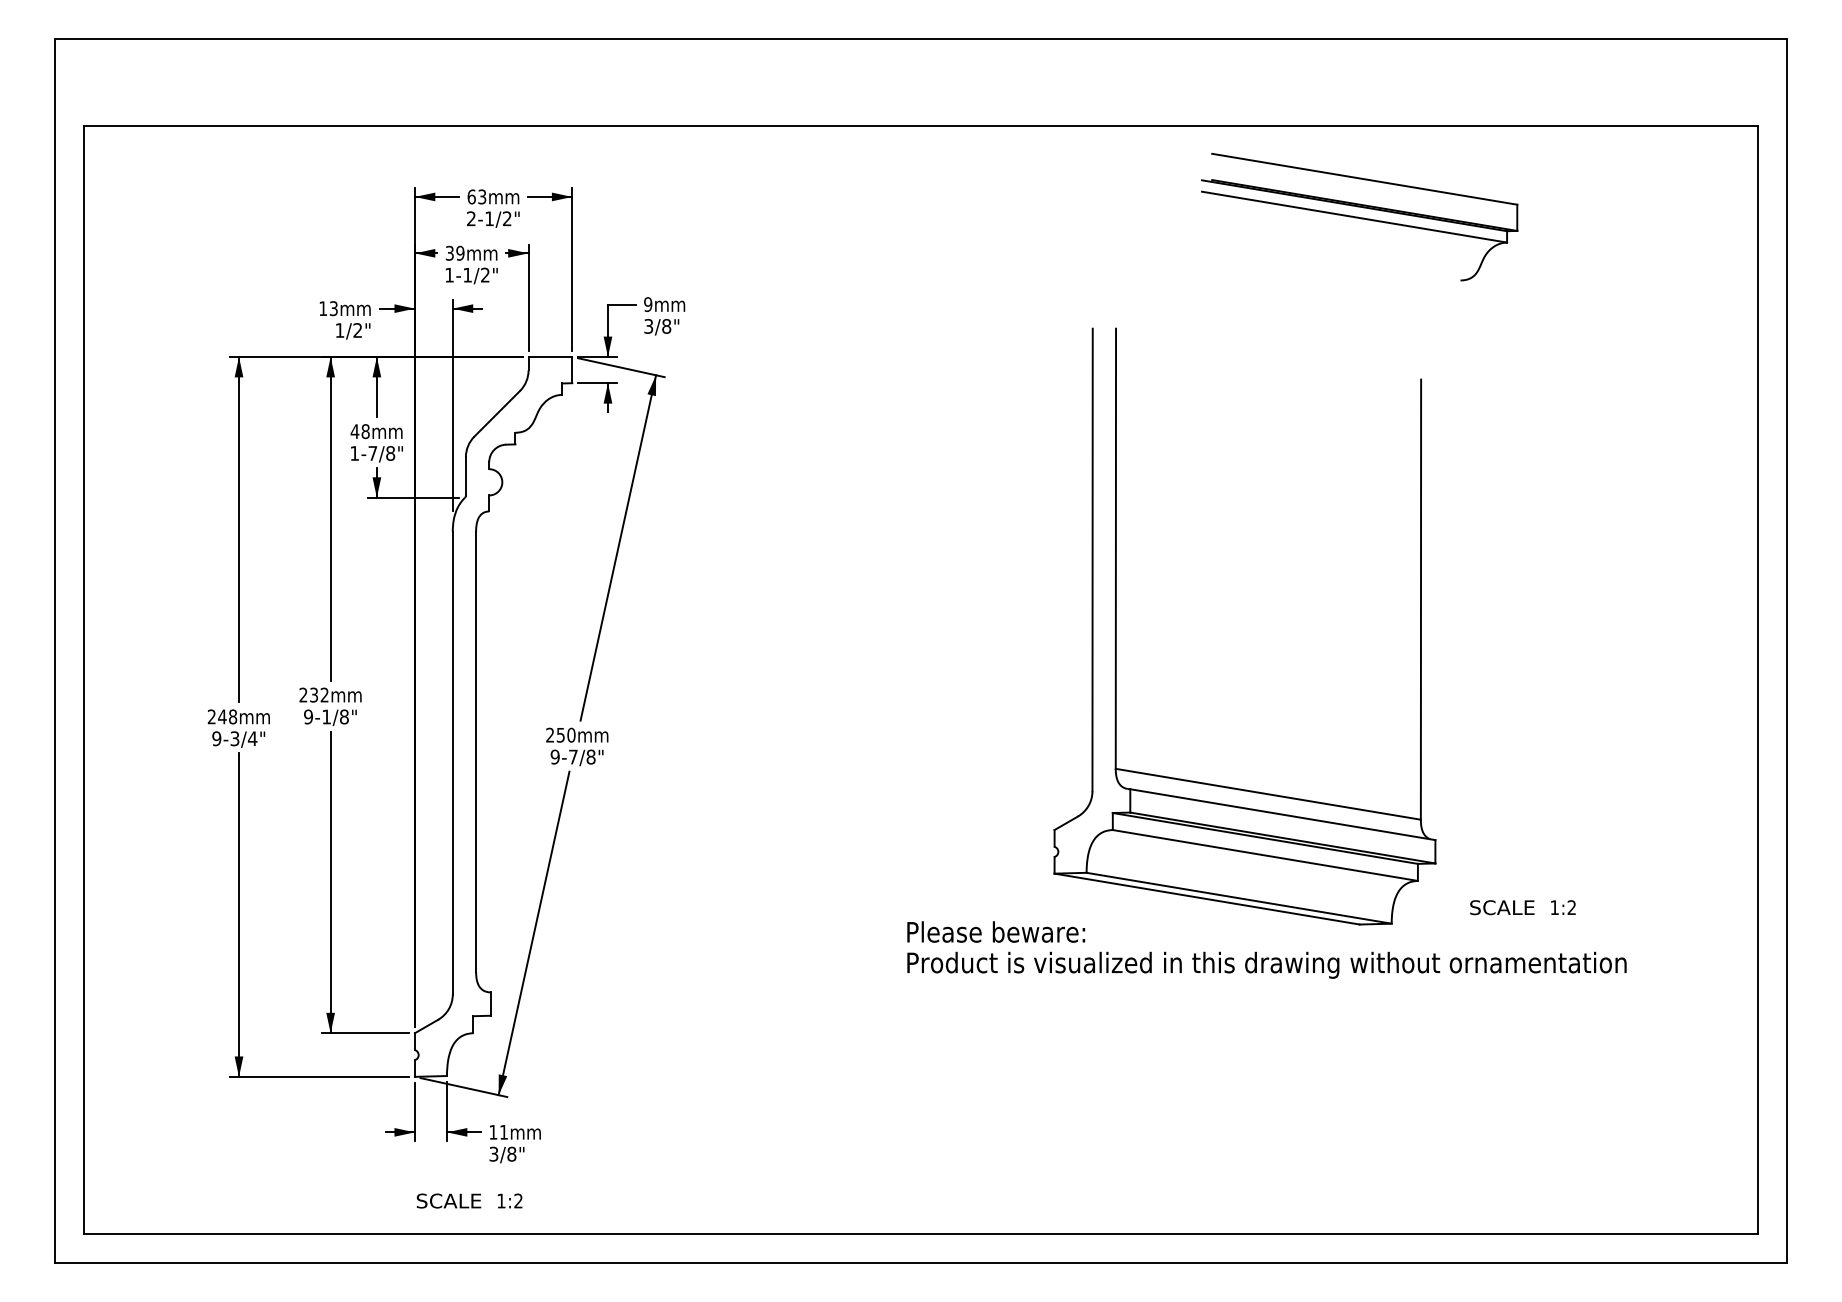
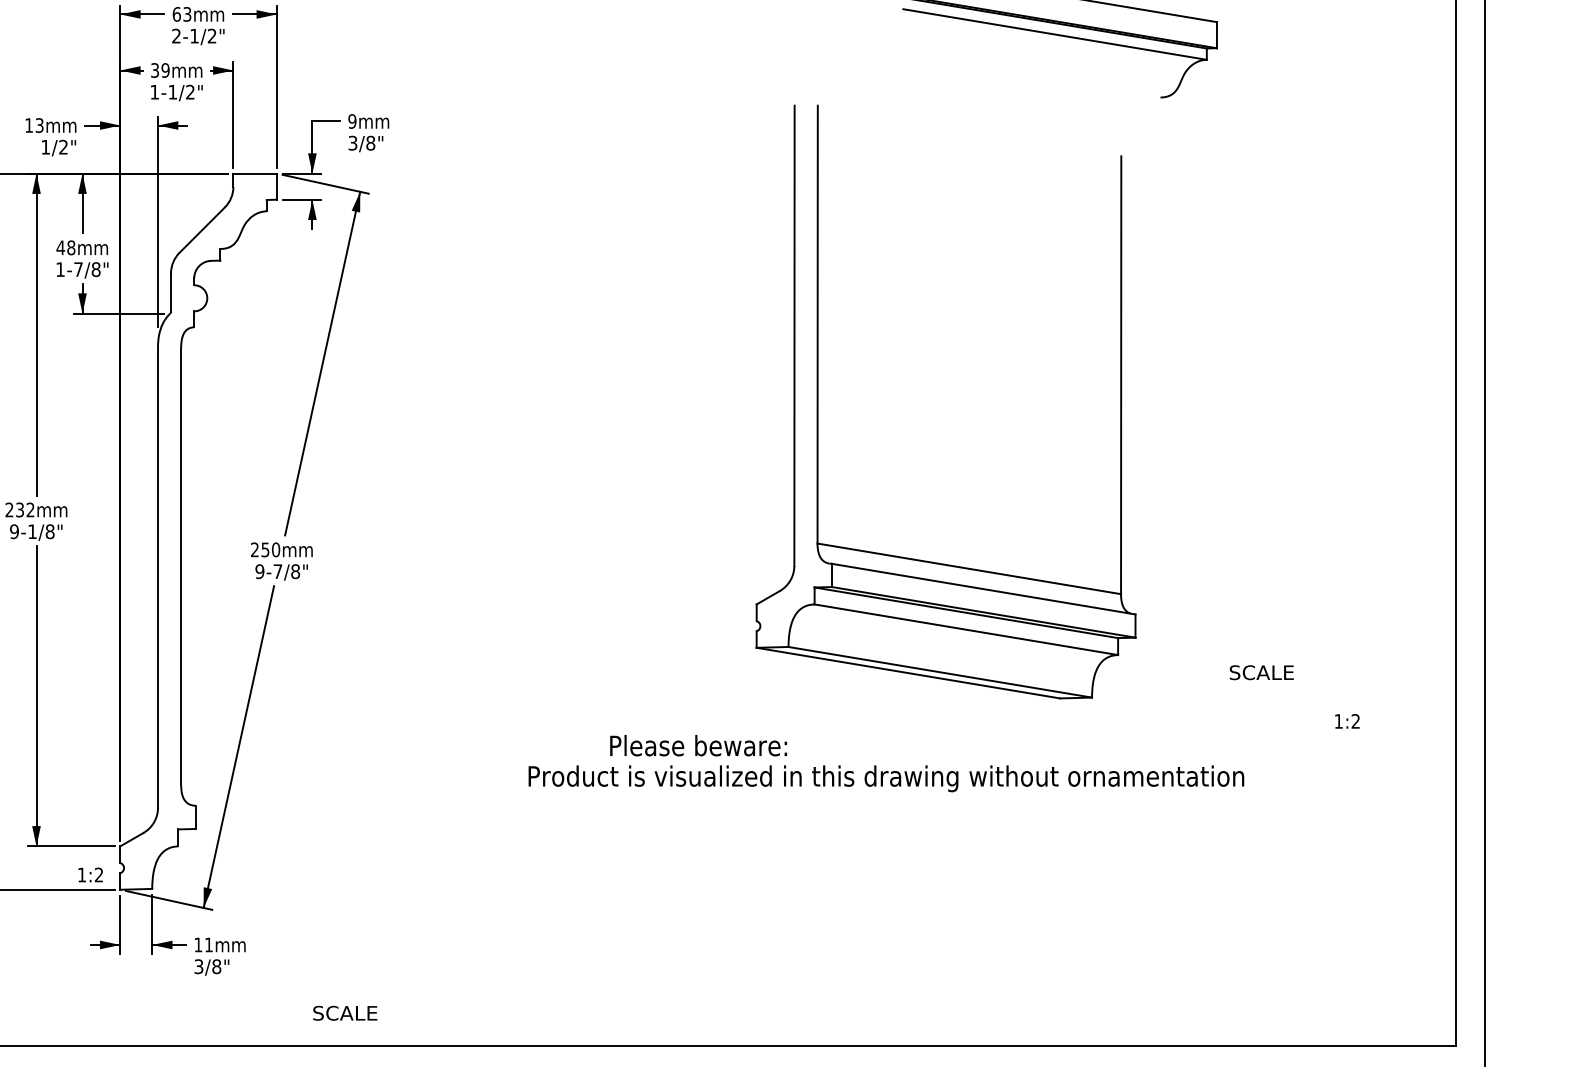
part: (1116, 626) -> (818, 401), moved
text: (1502, 907) -> (1261, 672), moved
text: (1563, 907) -> (1347, 721), moved
text: (1266, 964) -> (885, 777), moved
text: (448, 1200) -> (344, 1012), moved
text: (509, 1200) -> (90, 874), moved

